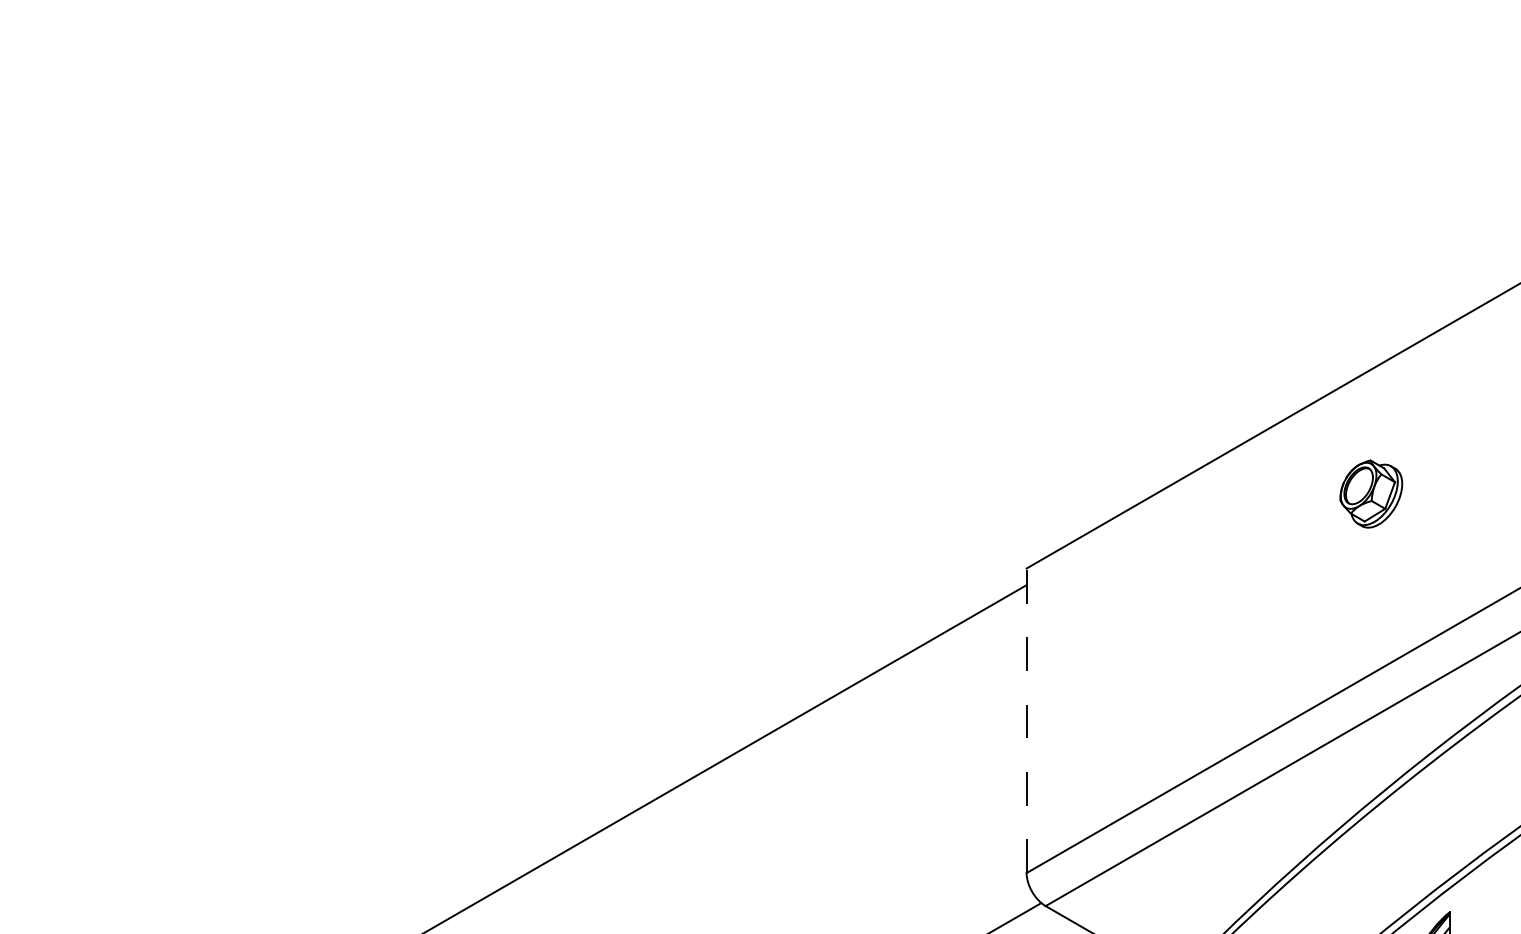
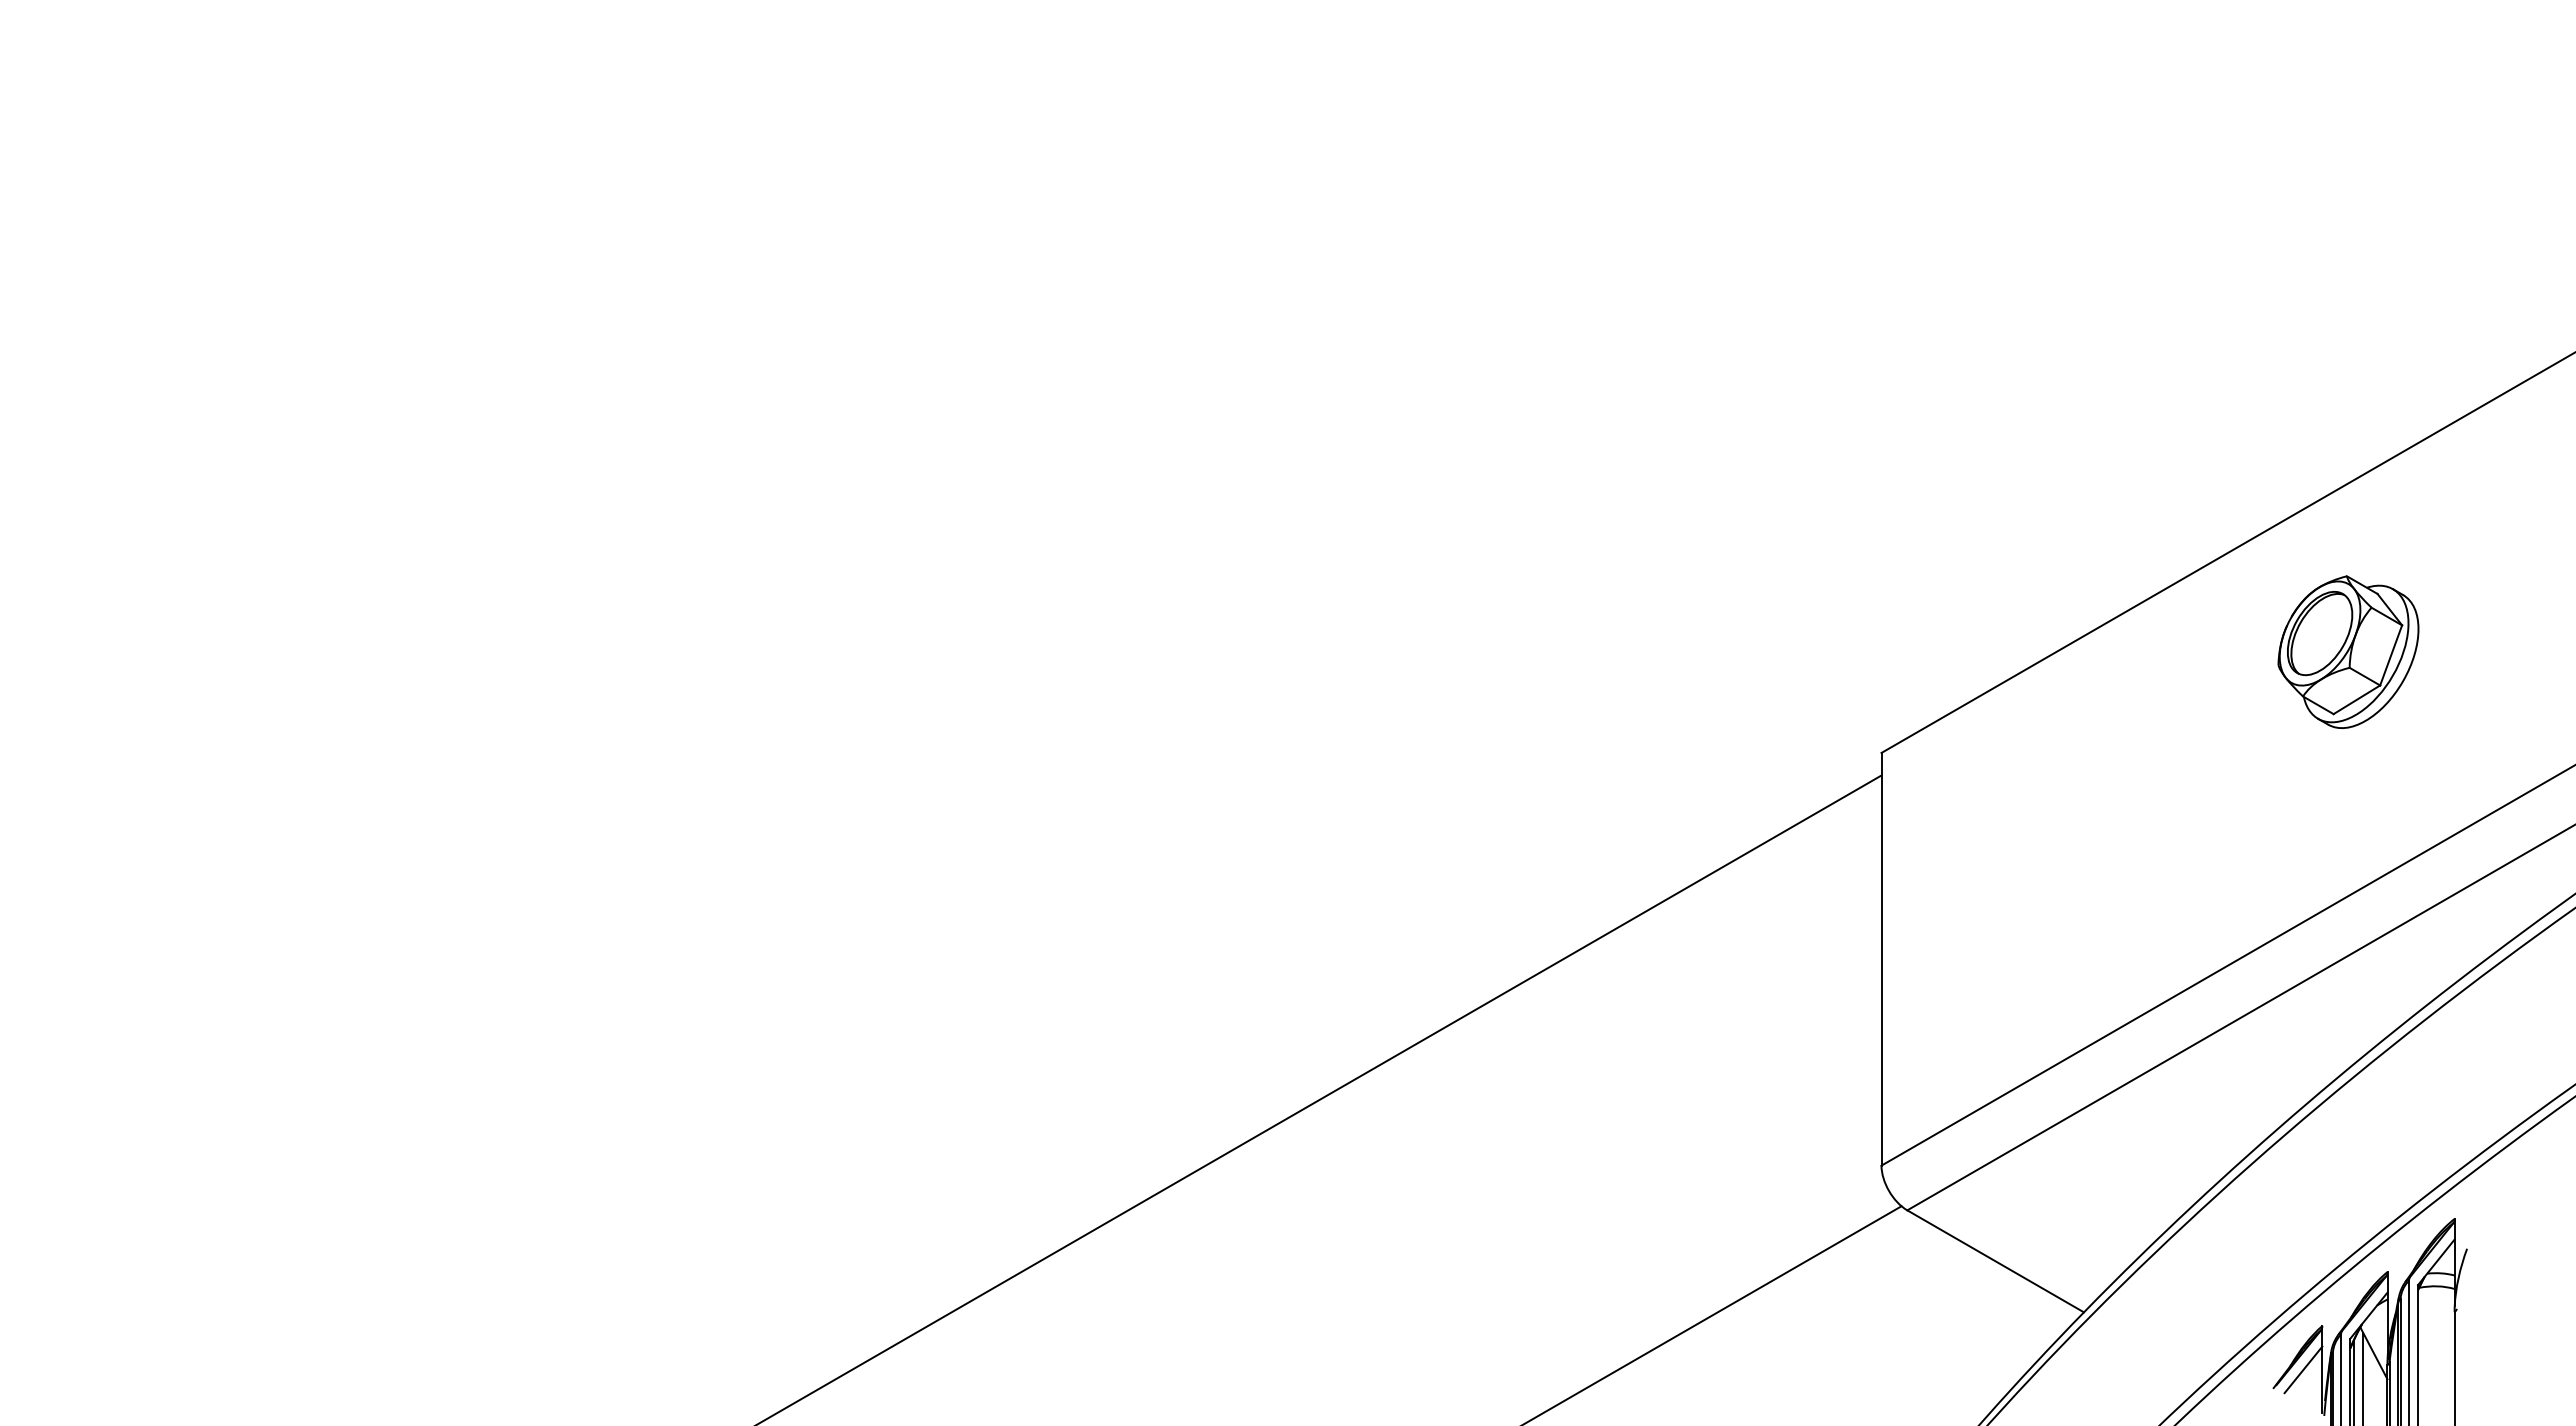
part: (1371, 493) -> (2348, 651), size x1.67
line: (1026, 720) -> (1881, 958), dashed -> solid

